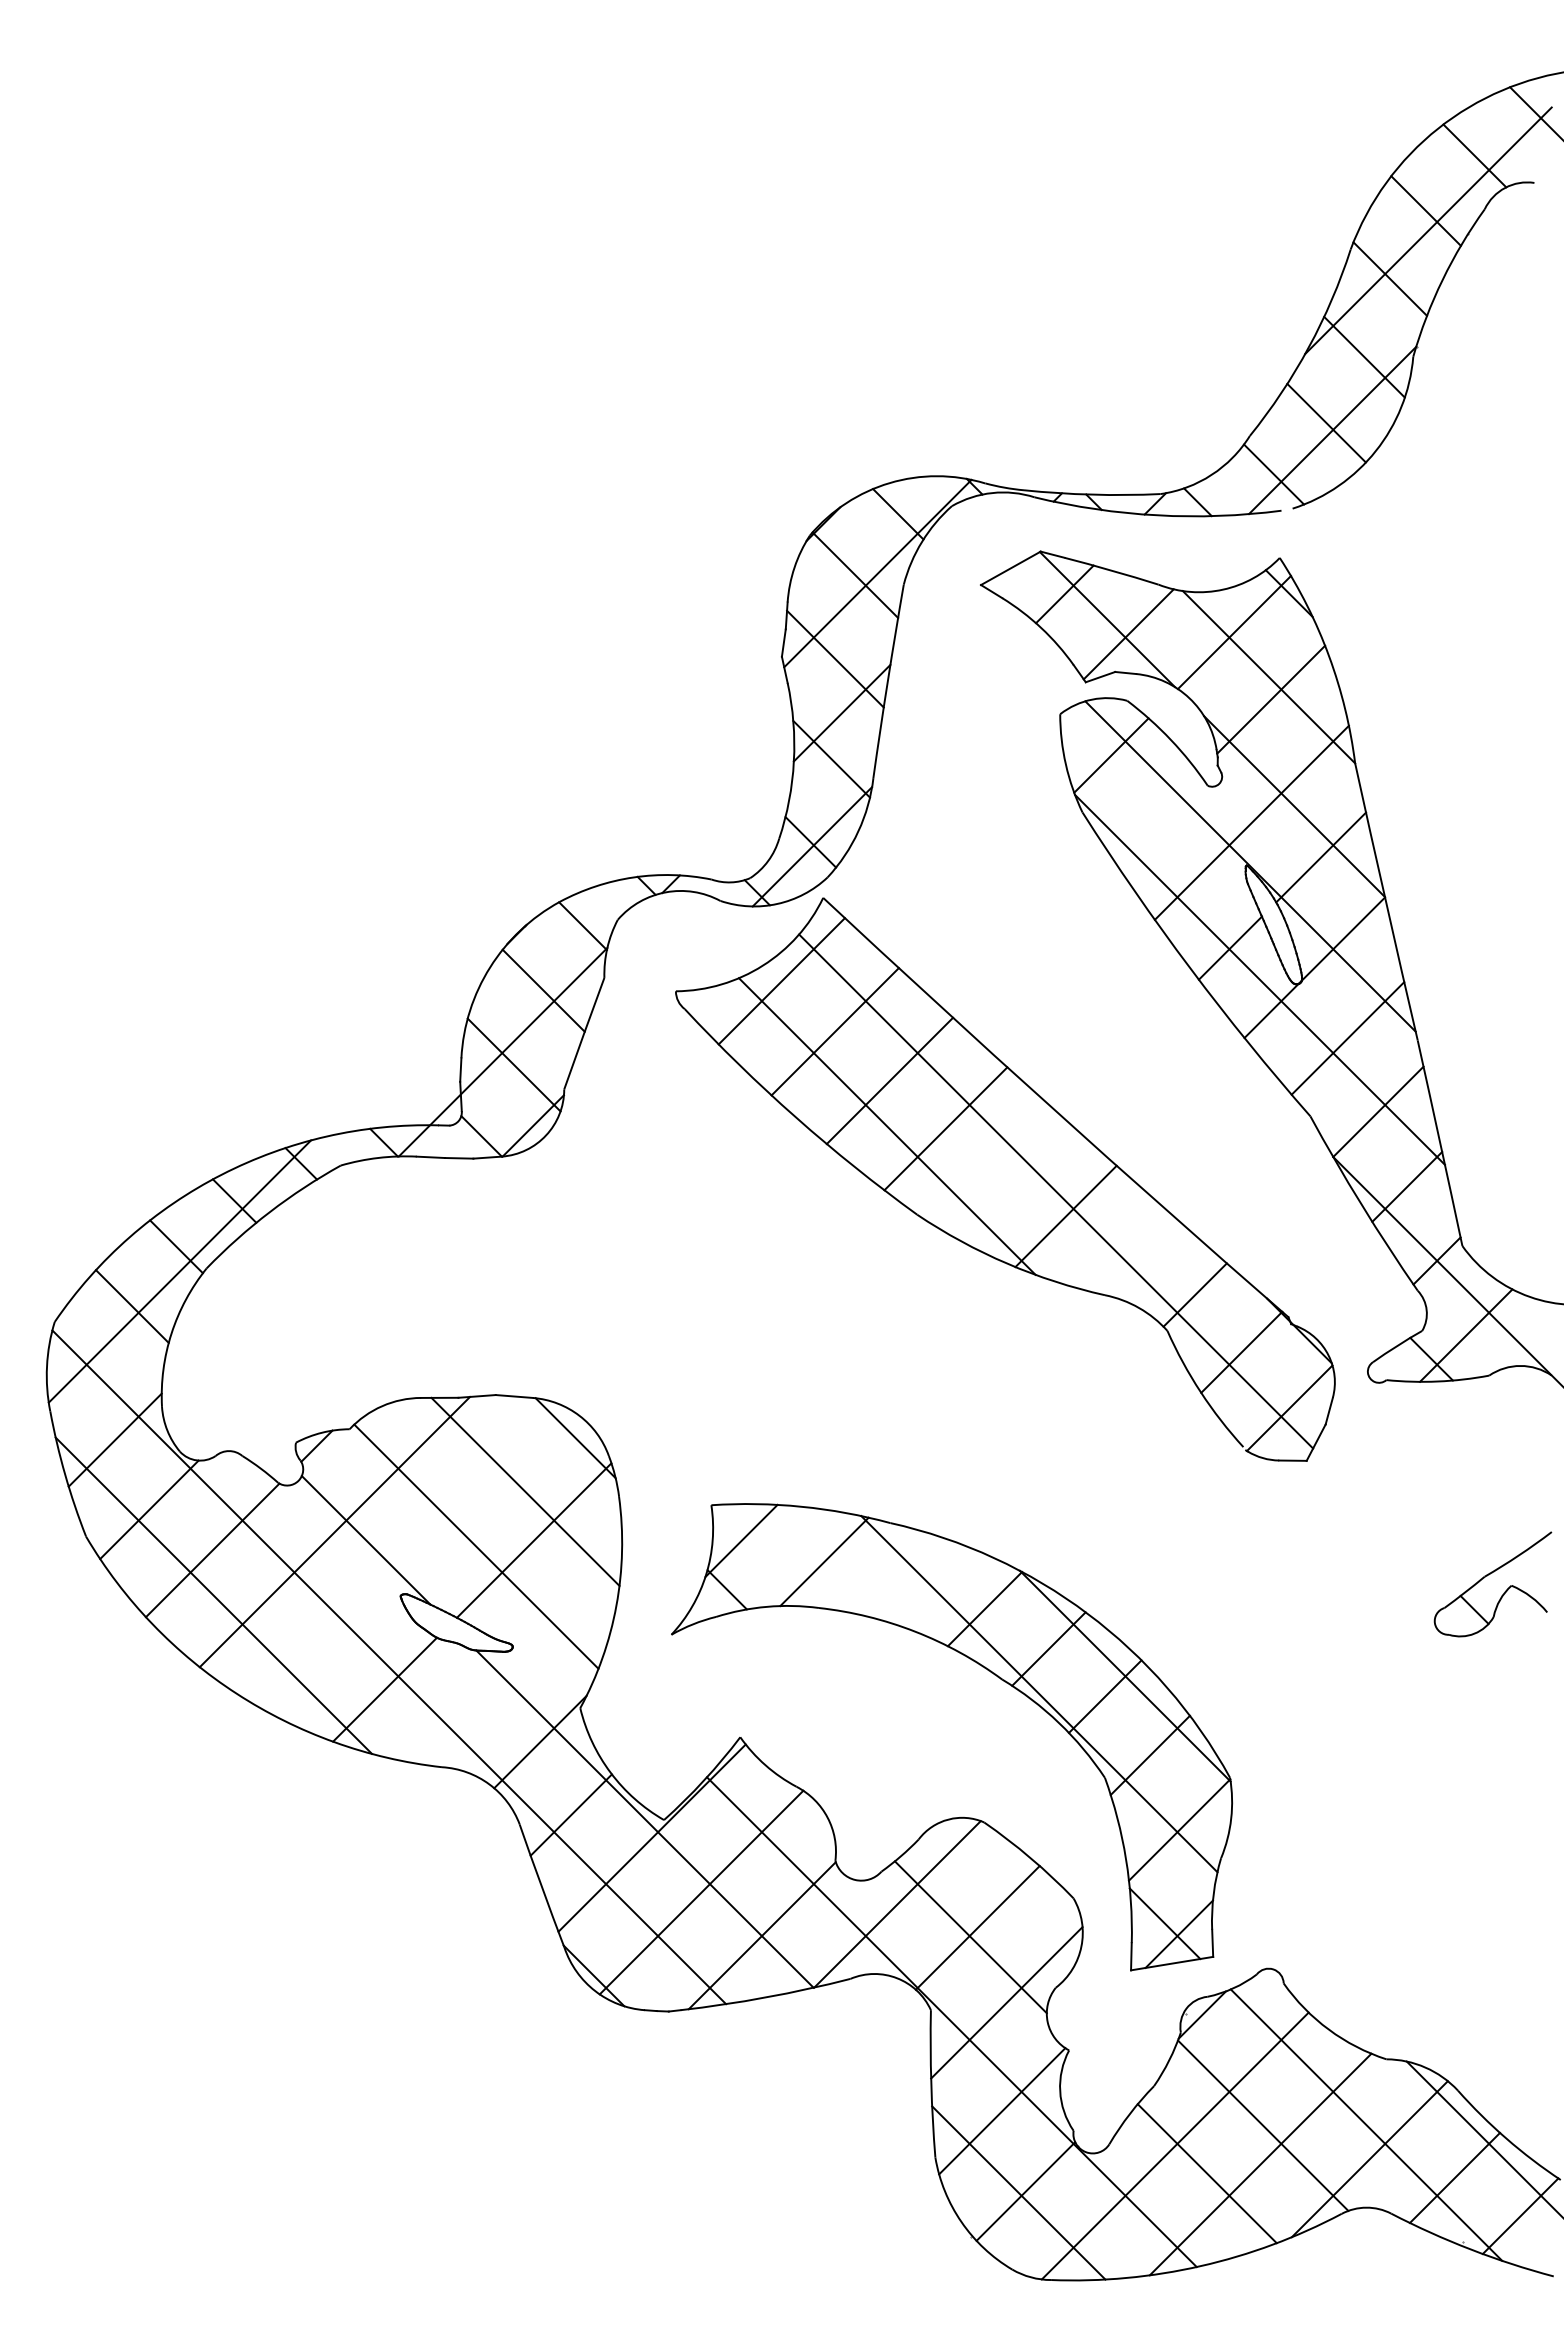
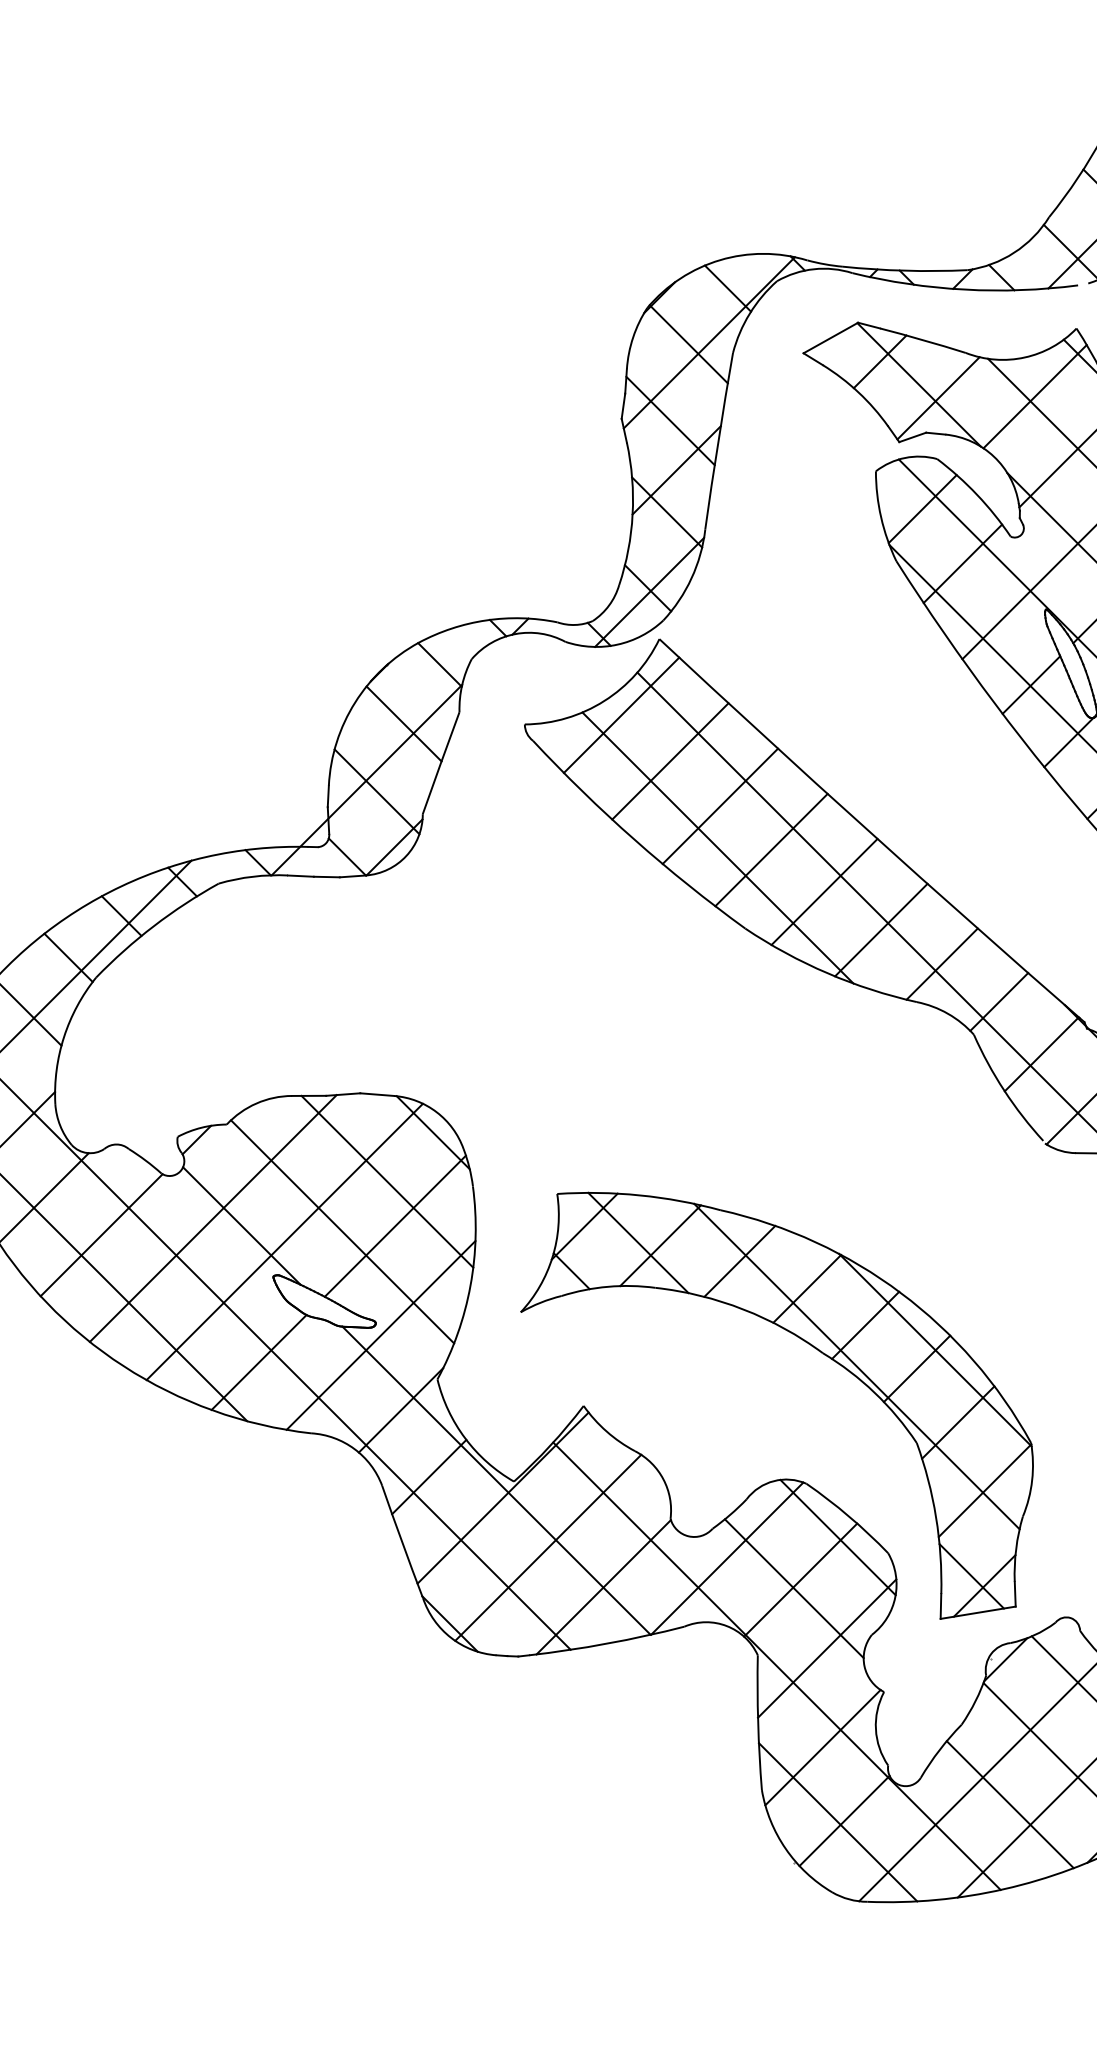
line: (1155, 815) -> (962, 563), added
line: (1003, 1174) -> (824, 891), added
line: (1132, 1253) -> (941, 963), added
line: (412, 1557) -> (284, 1241), added
line: (800, 1558) -> (638, 1242), added
line: (911, 1578) -> (740, 1260), added
line: (518, 1659) -> (381, 1334), added
line: (1018, 1881) -> (837, 1537), added

